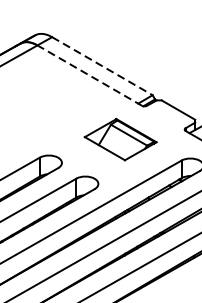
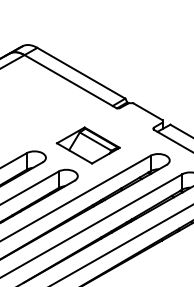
line: (102, 66) -> (81, 73), dashed -> solid
line: (90, 75) -> (70, 81), dashed -> solid
part: (119, 139) -> (87, 145), moved

